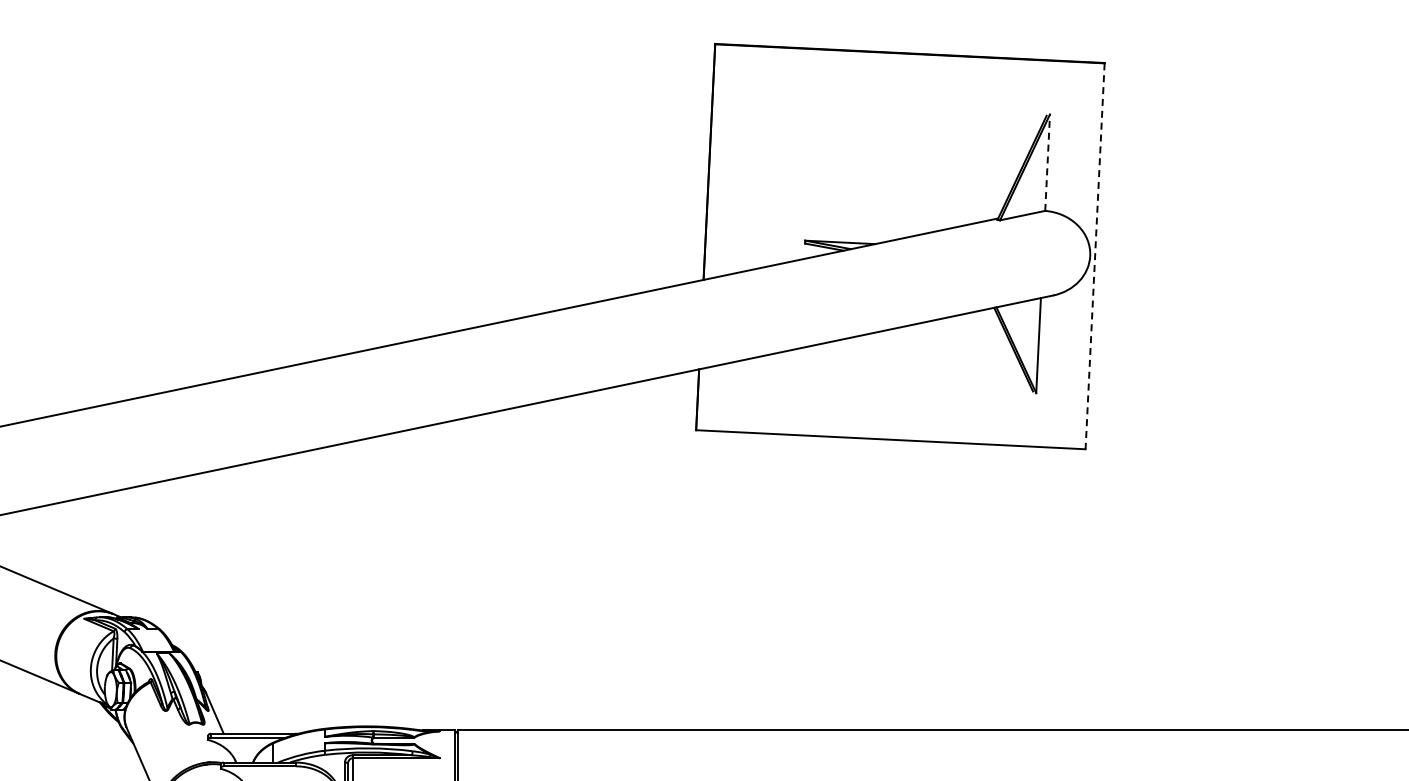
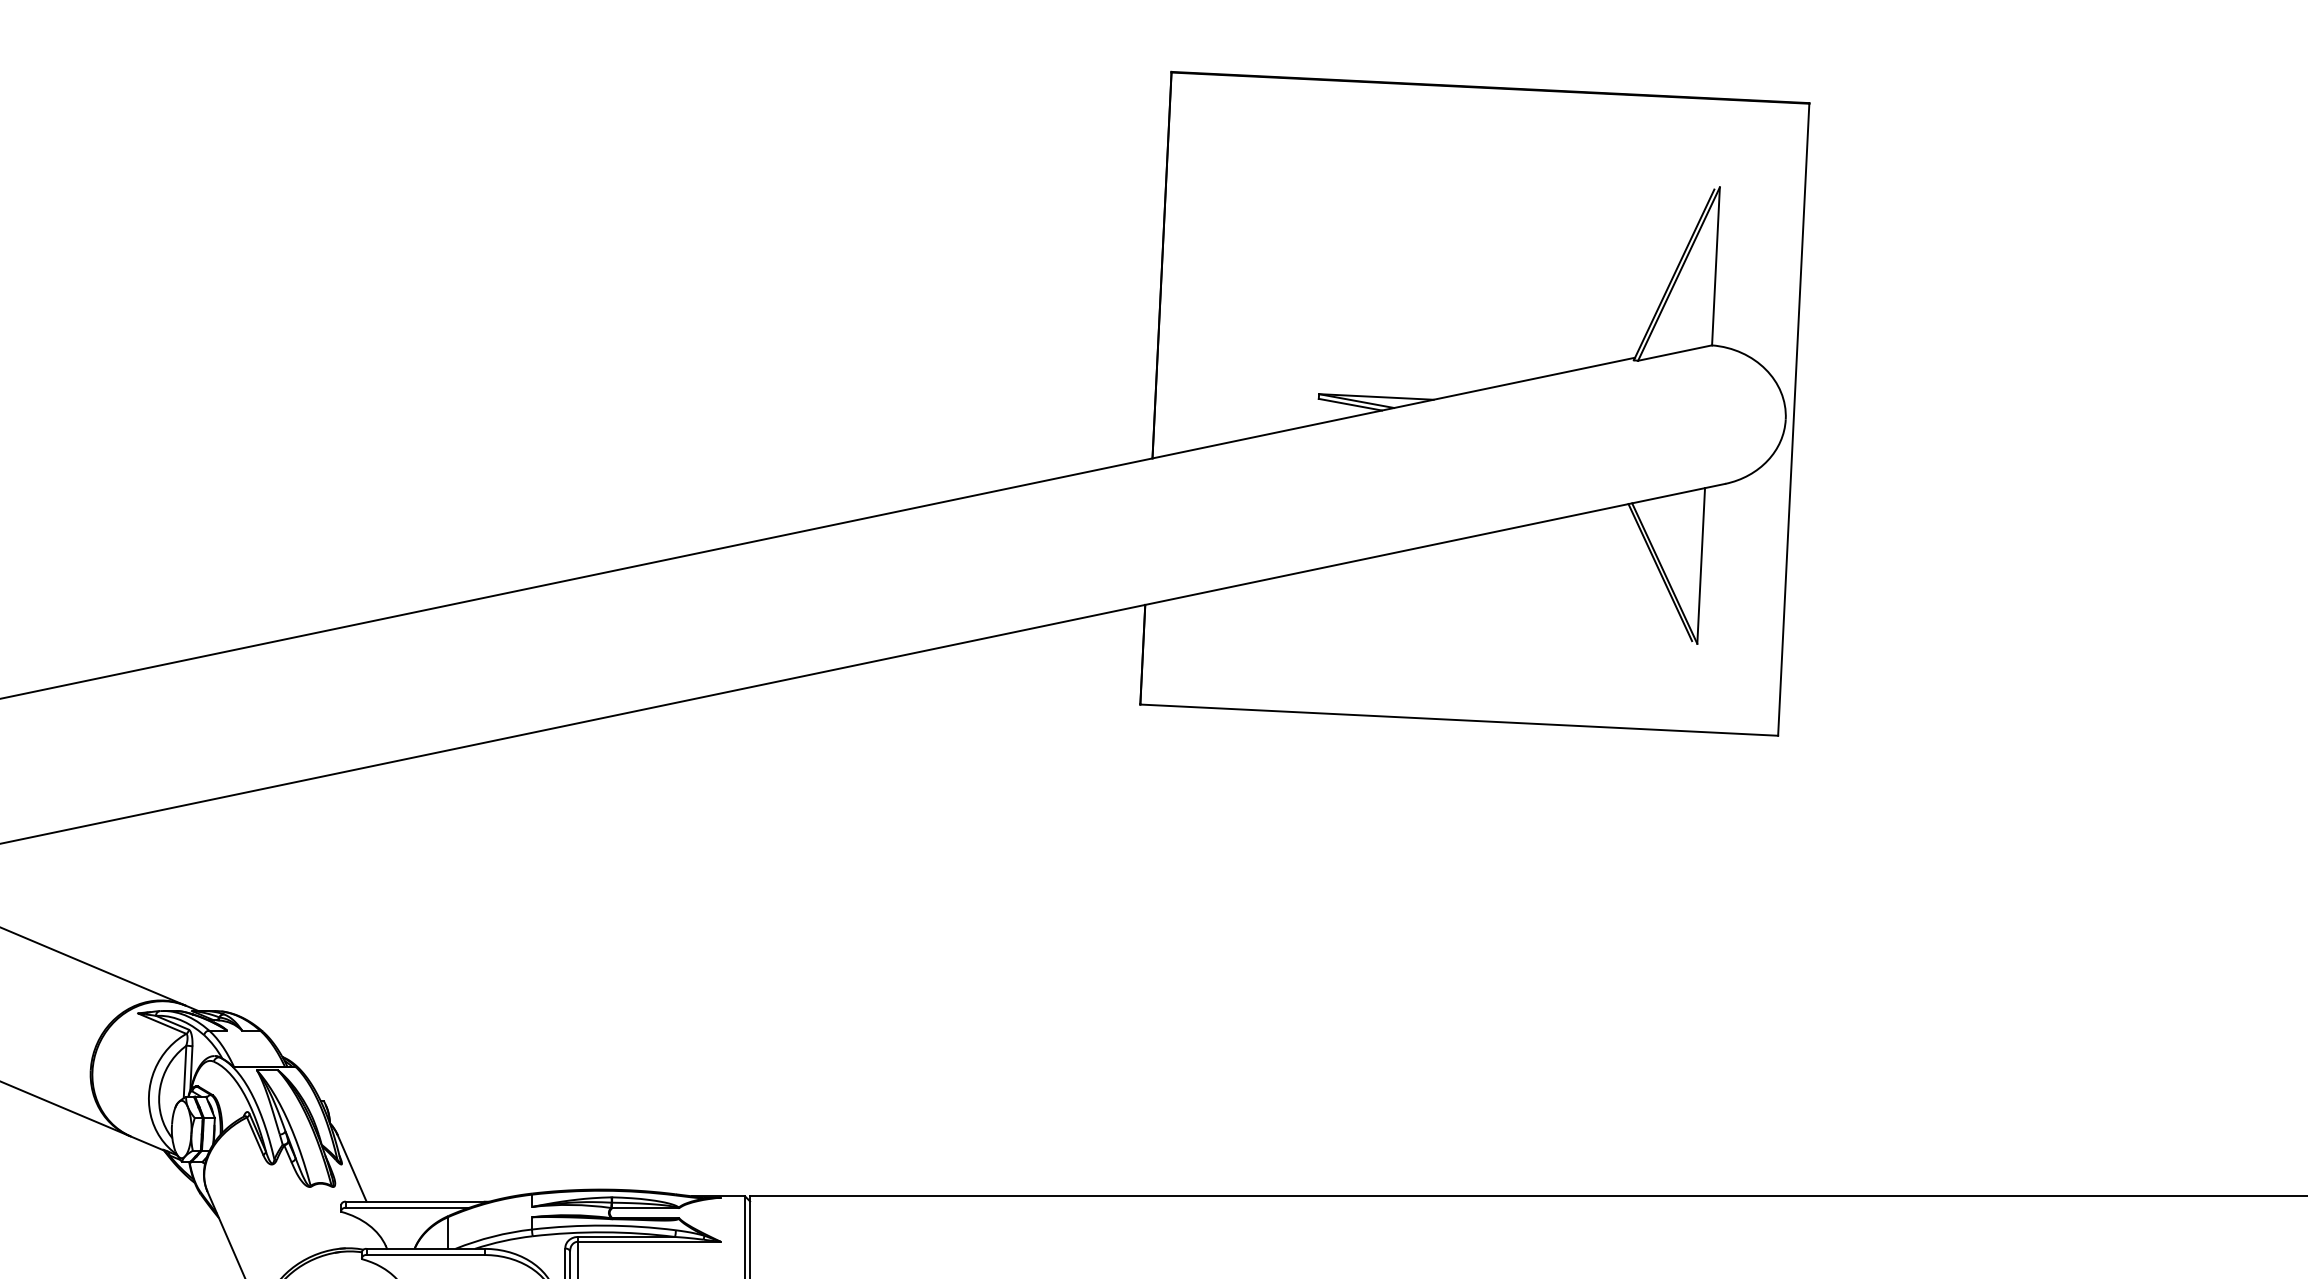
line: (1047, 162) -> (1715, 266), dashed -> solid
line: (1095, 256) -> (1794, 420), dashed -> solid

